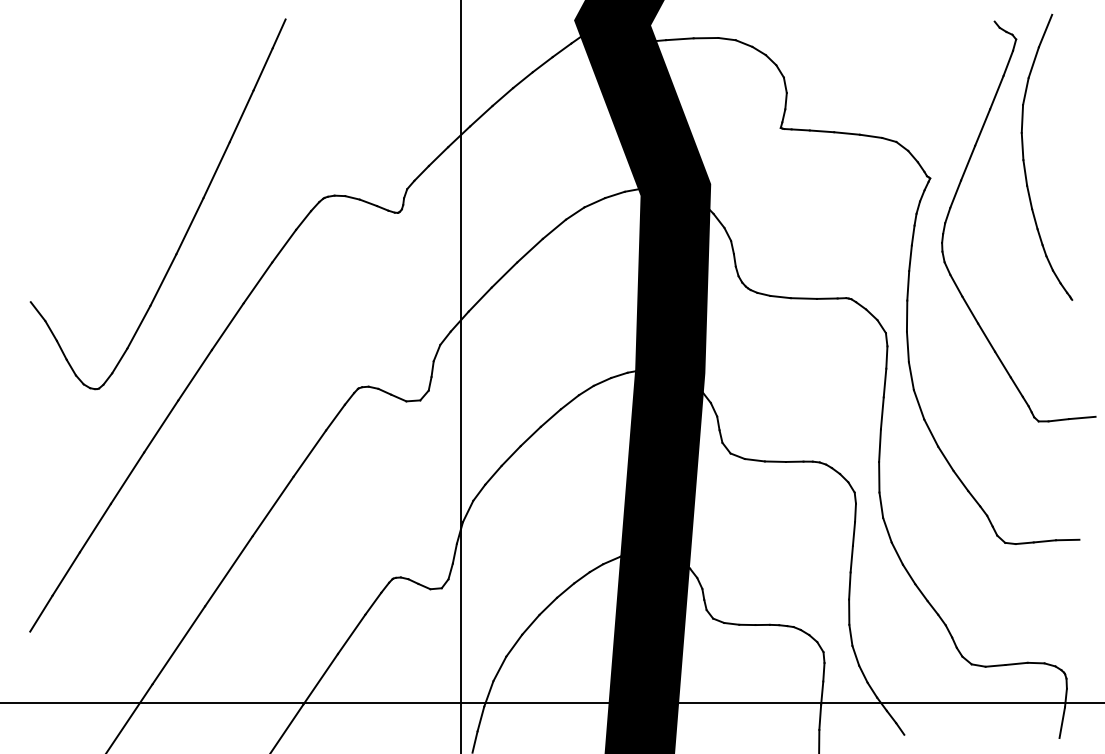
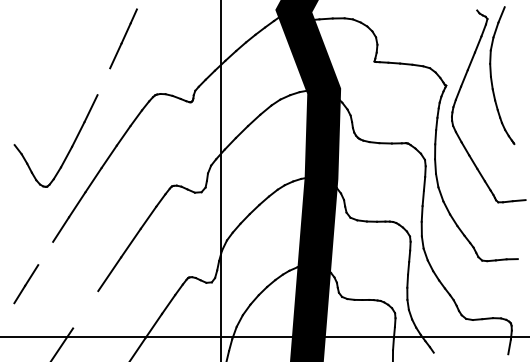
line: (215, 169) -> (103, 81), removed
line: (95, 528) -> (45, 253), removed
line: (178, 644) -> (85, 309), removed

